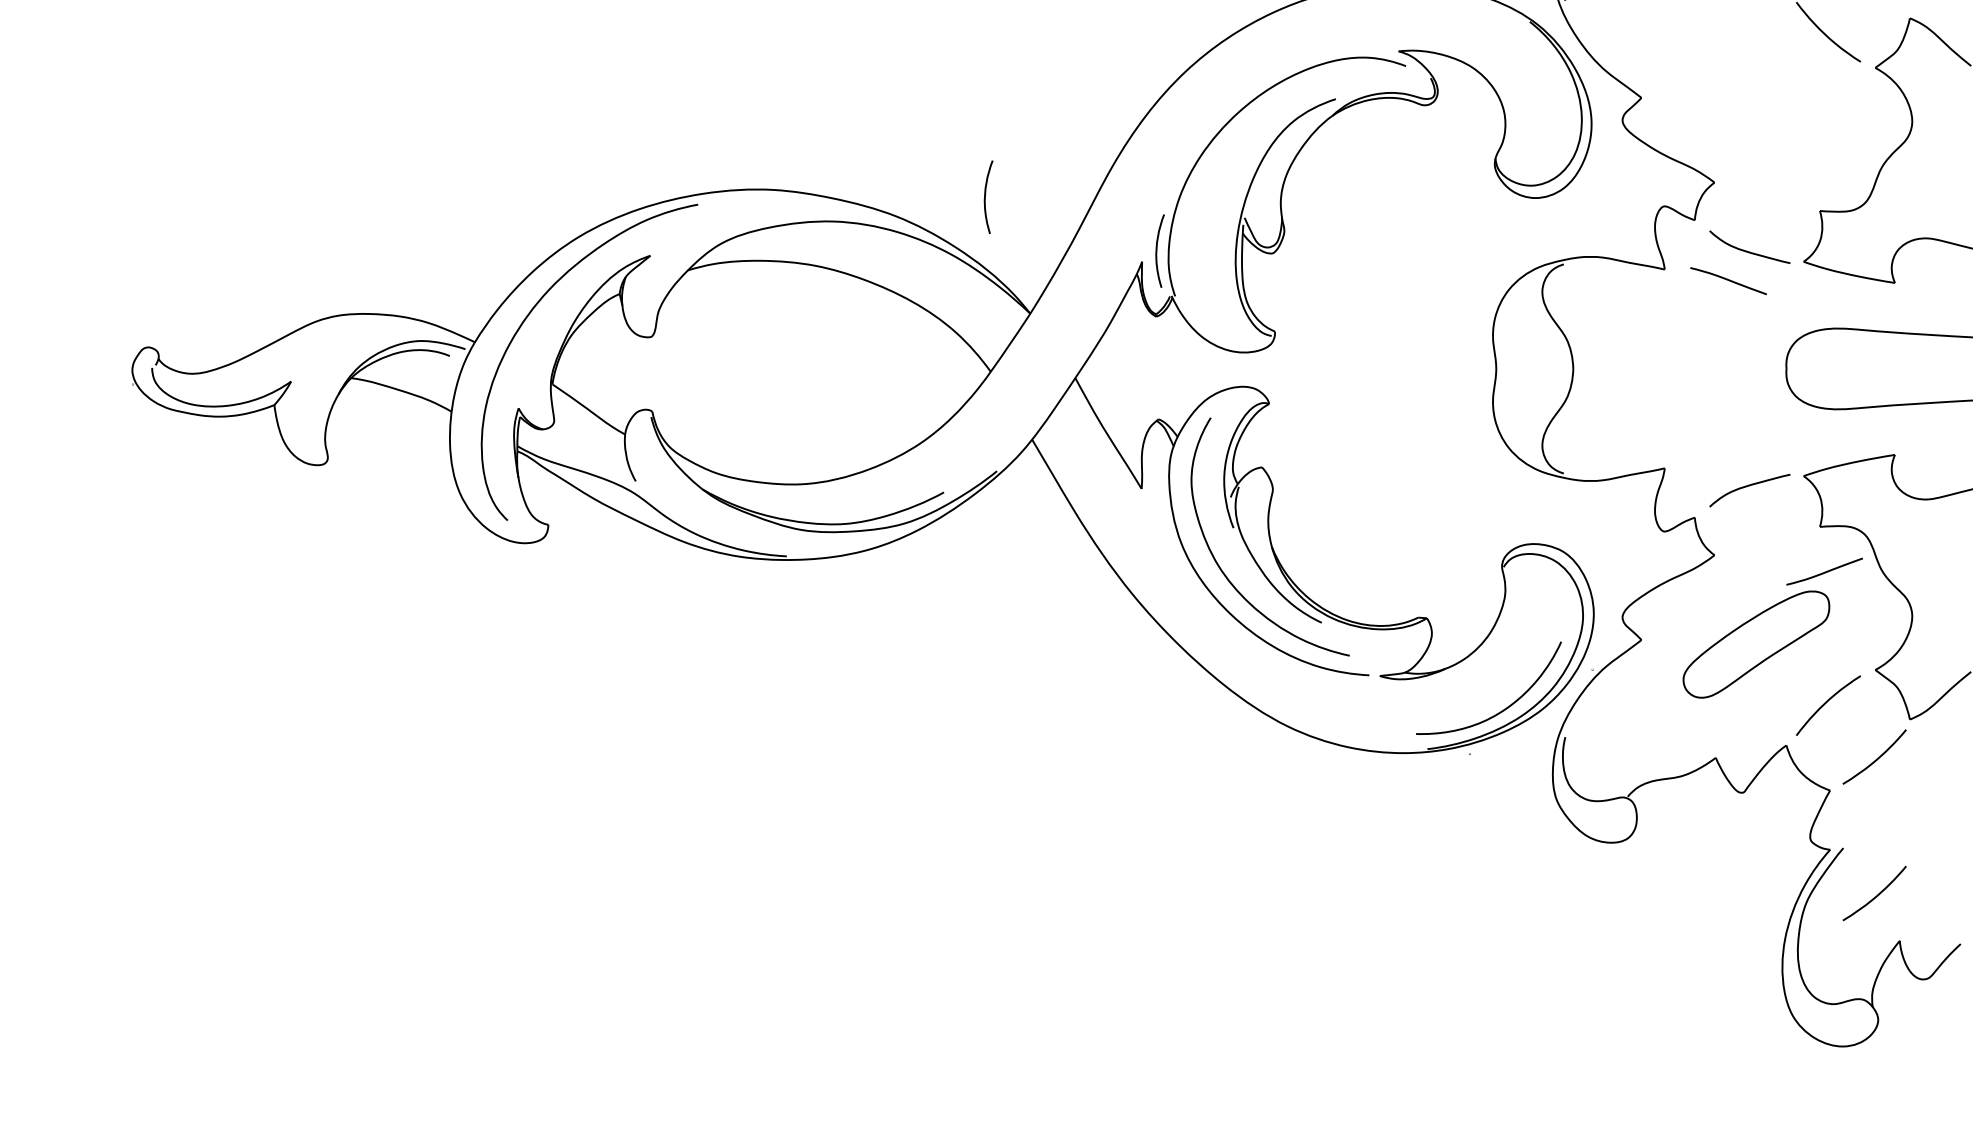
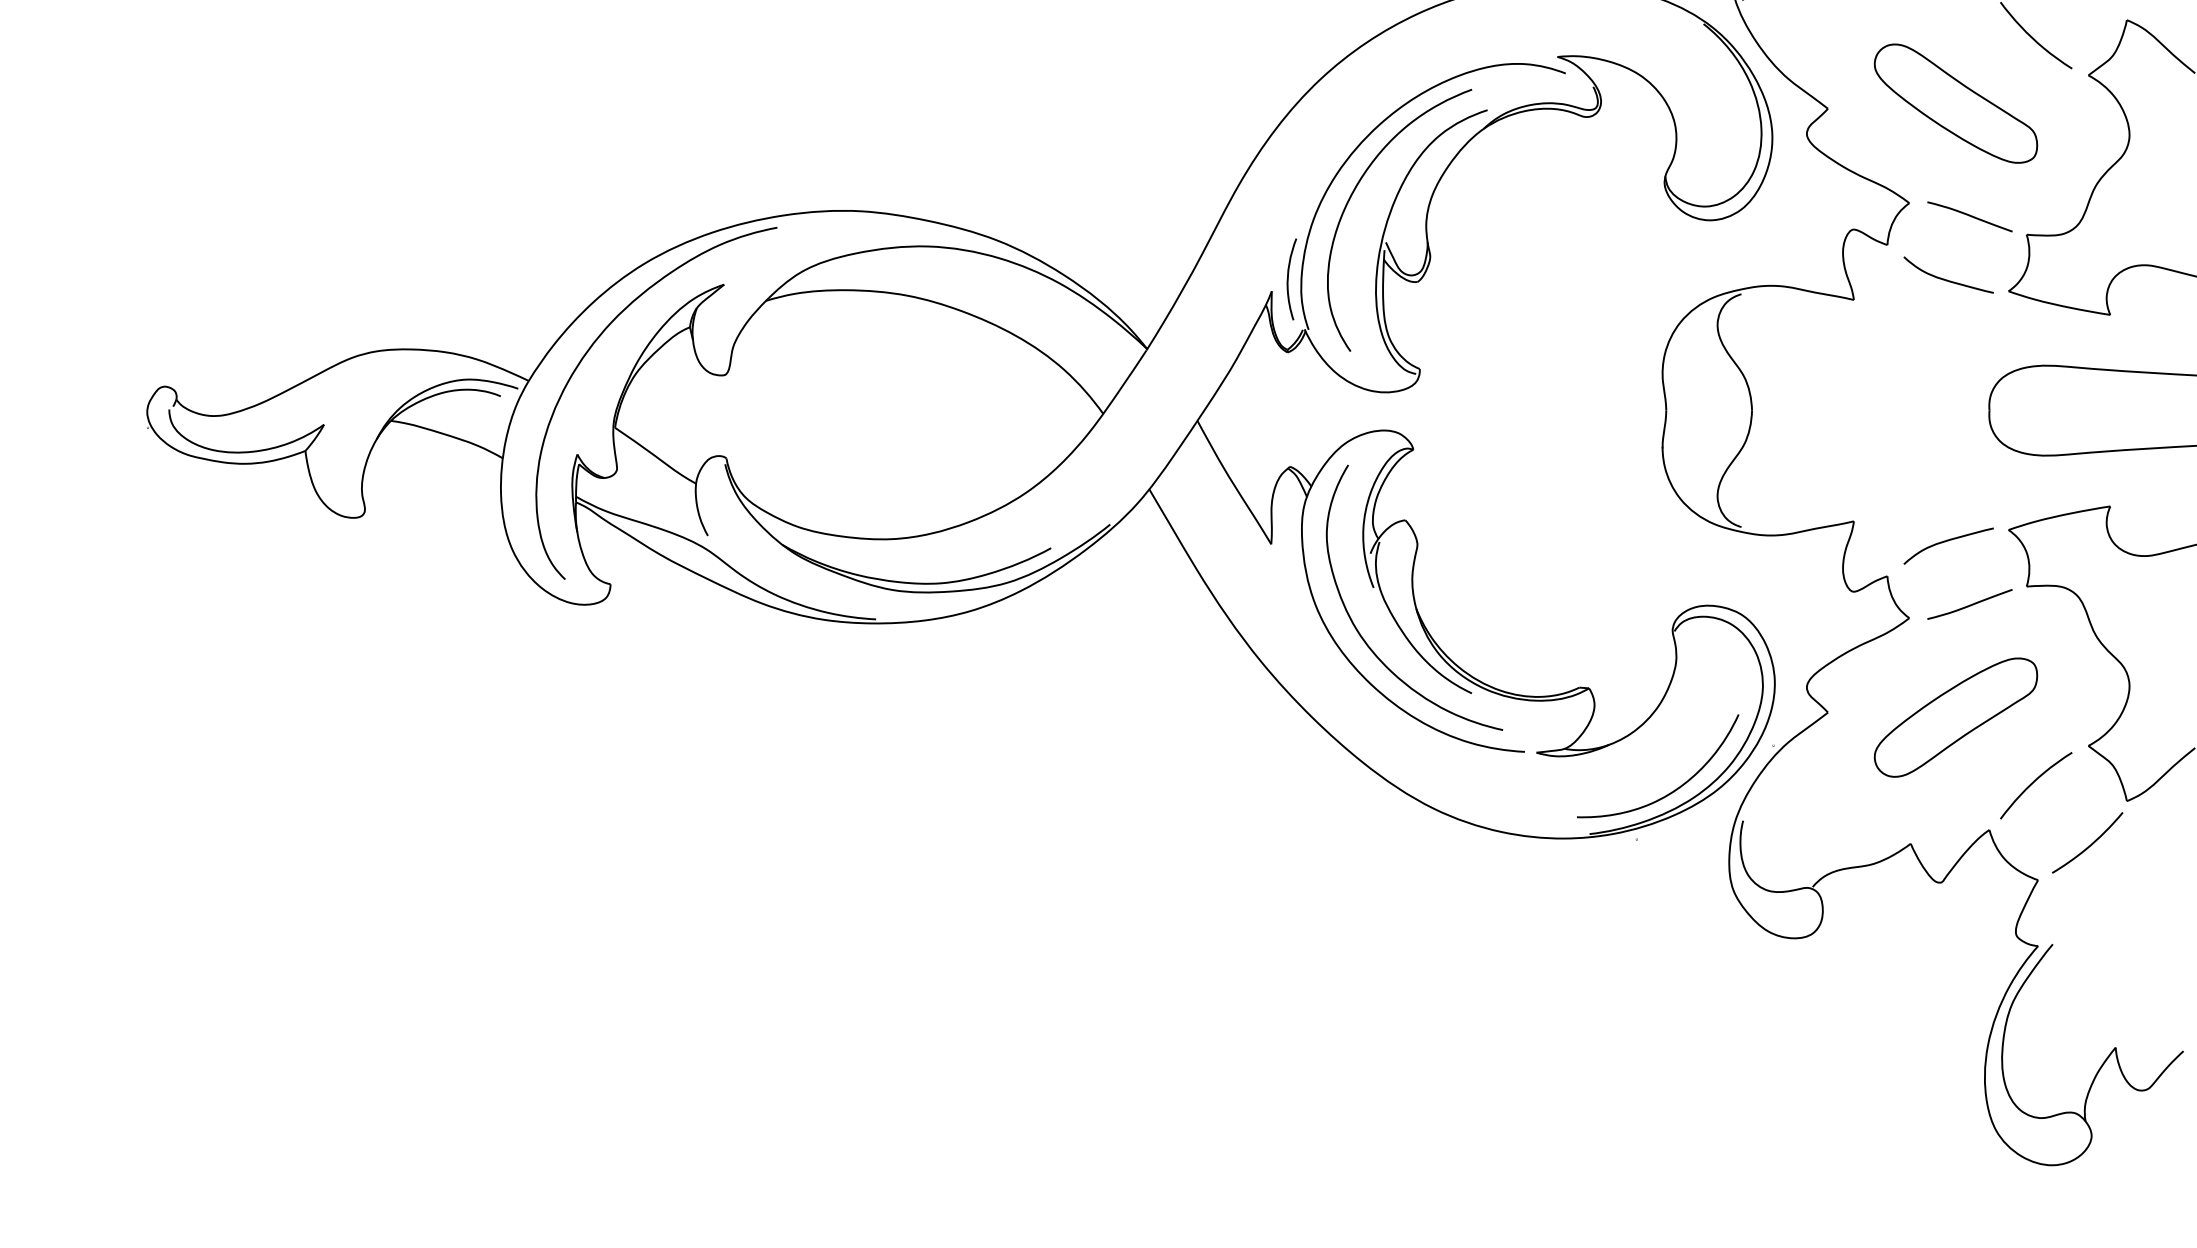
part: (1756, 93) -> (1955, 103), added
curve: (1213, 177) -> (1351, 197), added
curve: (985, 197) -> (1097, 219), removed
curve: (1728, 280) -> (1969, 216), moved
curve: (1824, 571) -> (1969, 604), moved
curve: (1877, 894) -> (2090, 996), removed

